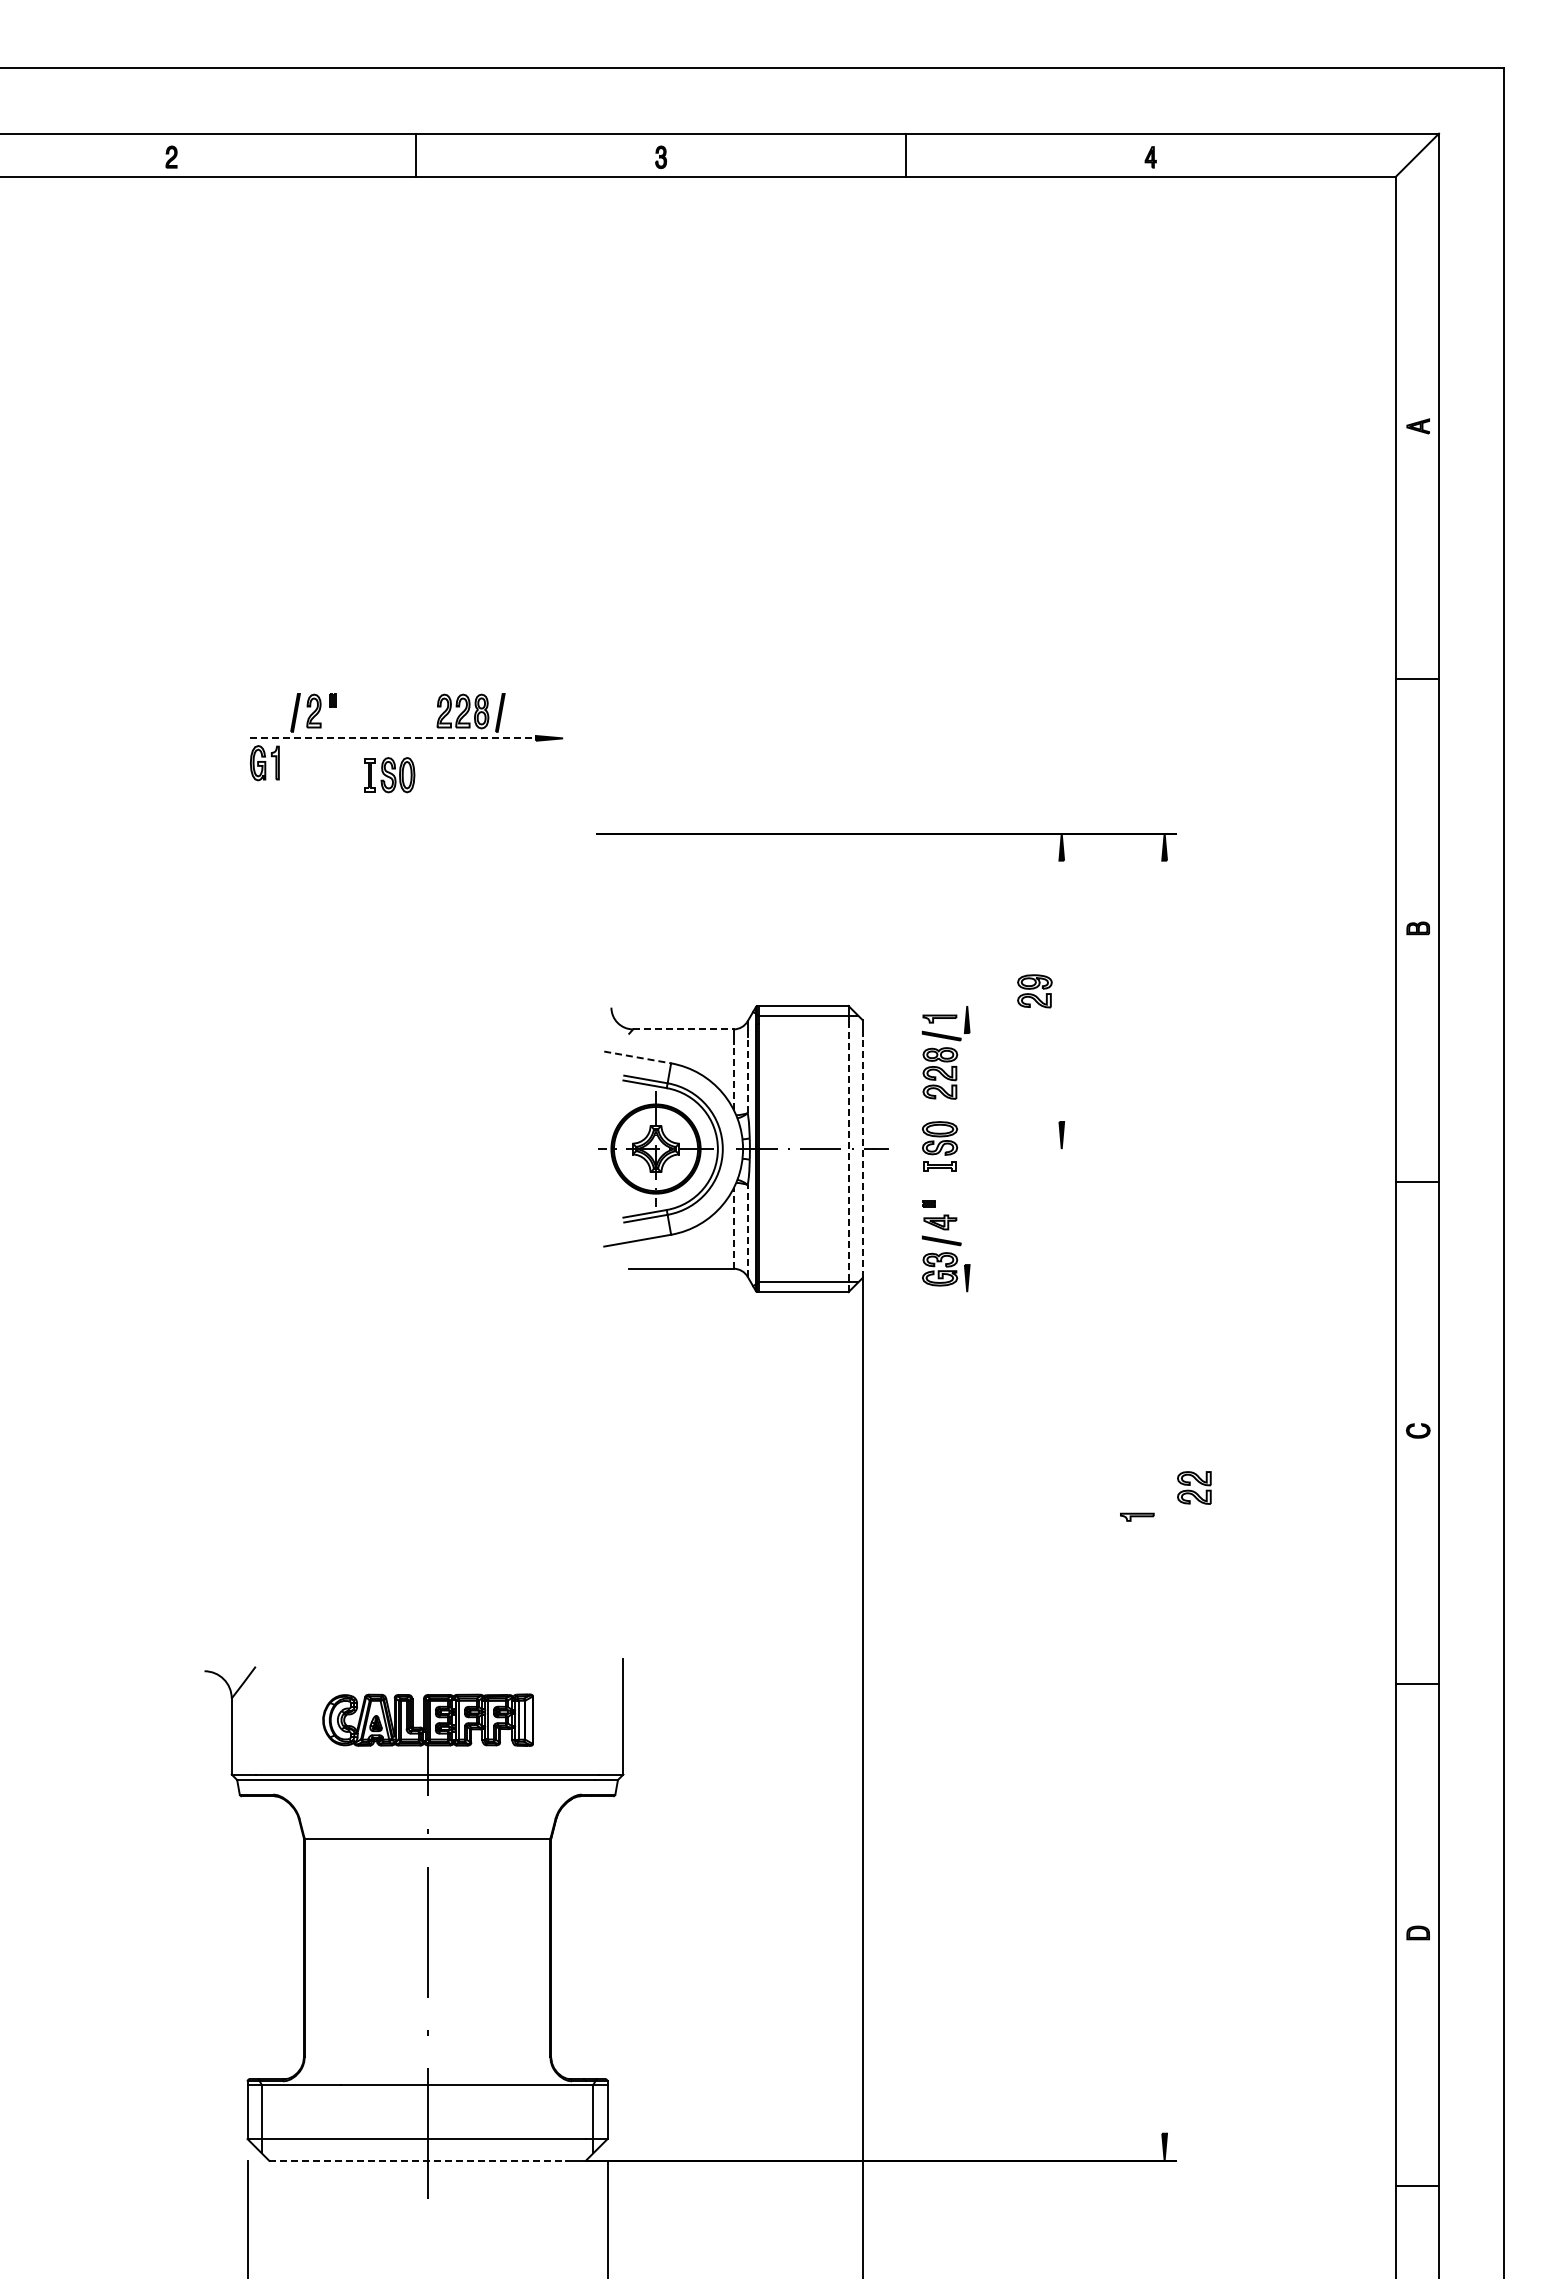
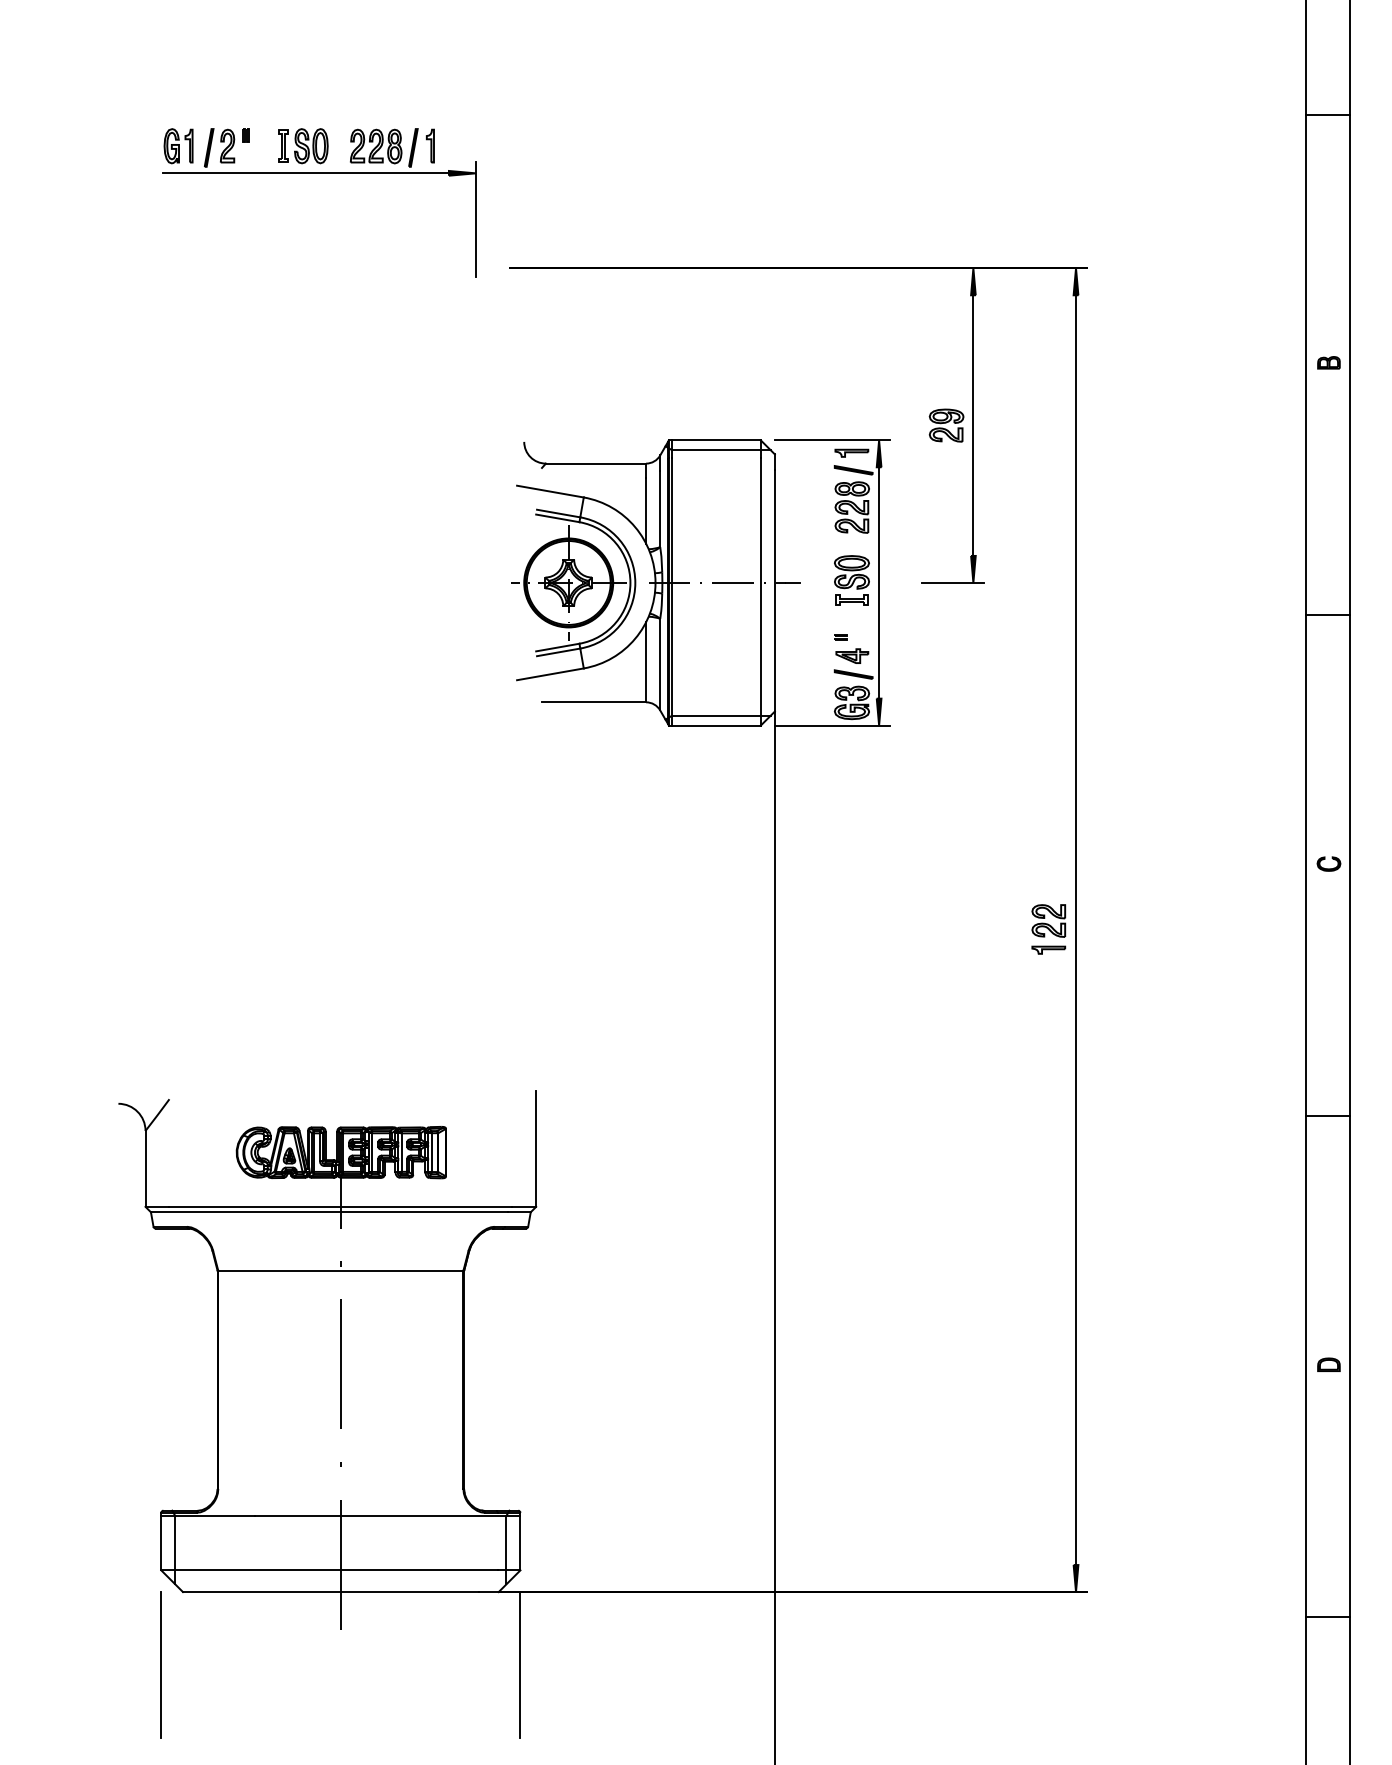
part: (516, 710) -> (429, 145), added
line: (393, 738) -> (306, 173), dashed -> solid
part: (264, 763) -> (178, 146), moved
part: (389, 775) -> (302, 146), moved
line: (563, 784) -> (476, 219), added
line: (1061, 990) -> (973, 424), added
line: (920, 1006) -> (832, 440), added
line: (683, 1029) -> (596, 463), dashed -> solid
line: (637, 1057) -> (550, 491), dashed -> solid
line: (747, 1074) -> (659, 508), dashed -> solid
line: (733, 1076) -> (645, 510), dashed -> solid
line: (967, 1149) -> (879, 583), added
line: (1040, 1149) -> (952, 583), added
line: (862, 1156) -> (774, 590), dashed -> solid
line: (848, 1157) -> (760, 591), dashed -> solid
line: (733, 1228) -> (645, 662), dashed -> solid
line: (747, 1231) -> (659, 665), dashed -> solid
line: (920, 1292) -> (832, 726), added
part: (1194, 1487) -> (1048, 920), moved
line: (1164, 1496) -> (1075, 929), added
line: (417, 2160) -> (330, 1591), dashed -> solid

